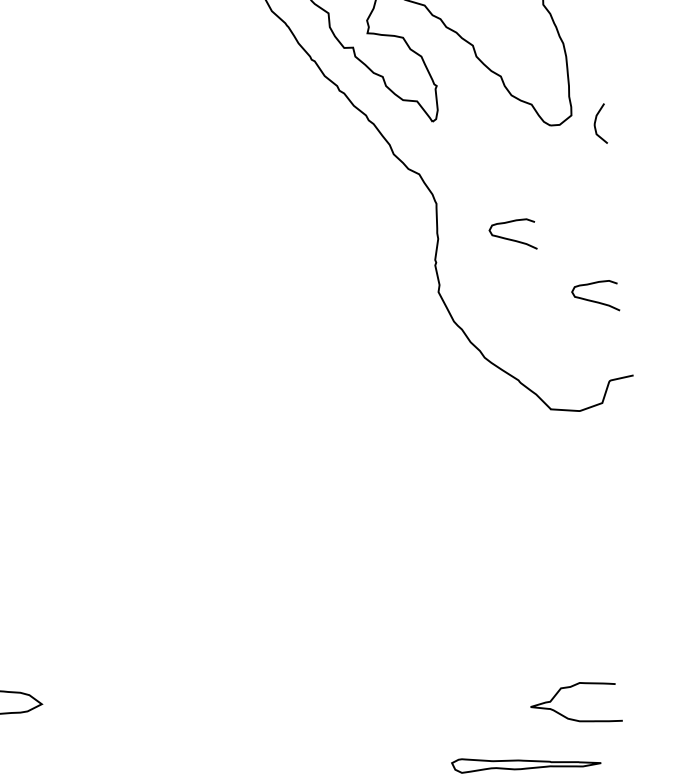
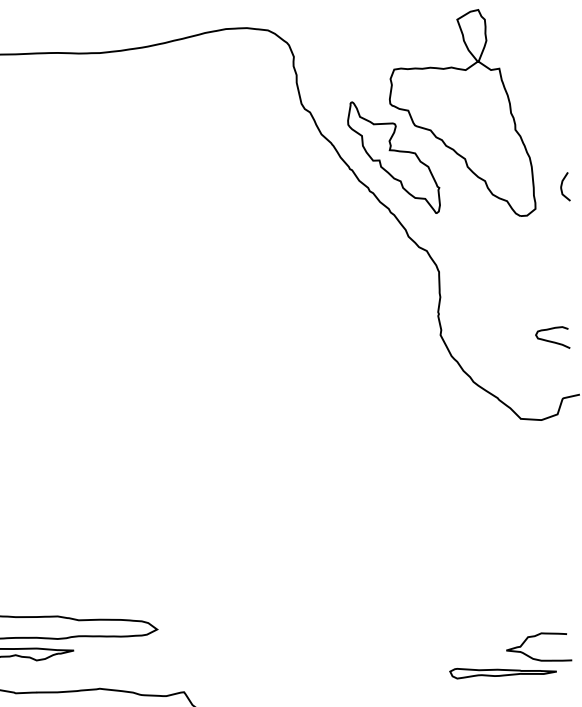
curve: (596, 123) -> (562, 186), moved
curve: (509, 238) -> (491, 296), removed
curve: (570, 688) -> (534, 637), moved

